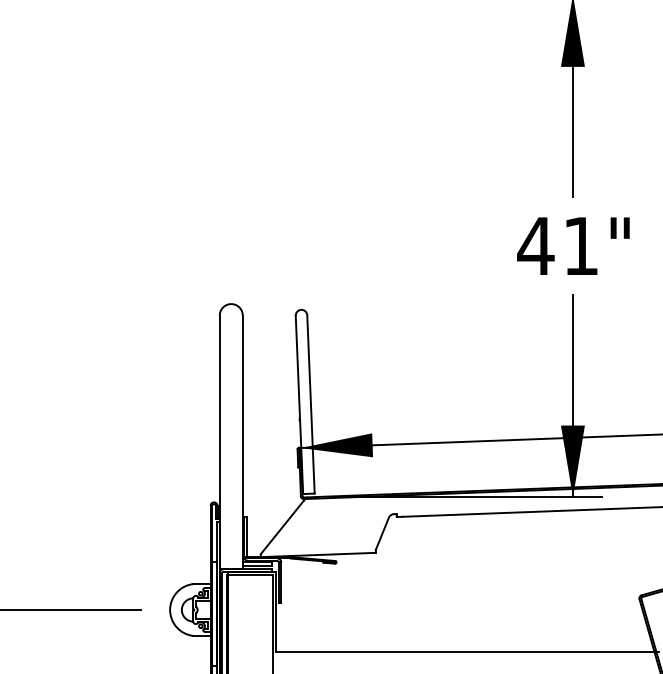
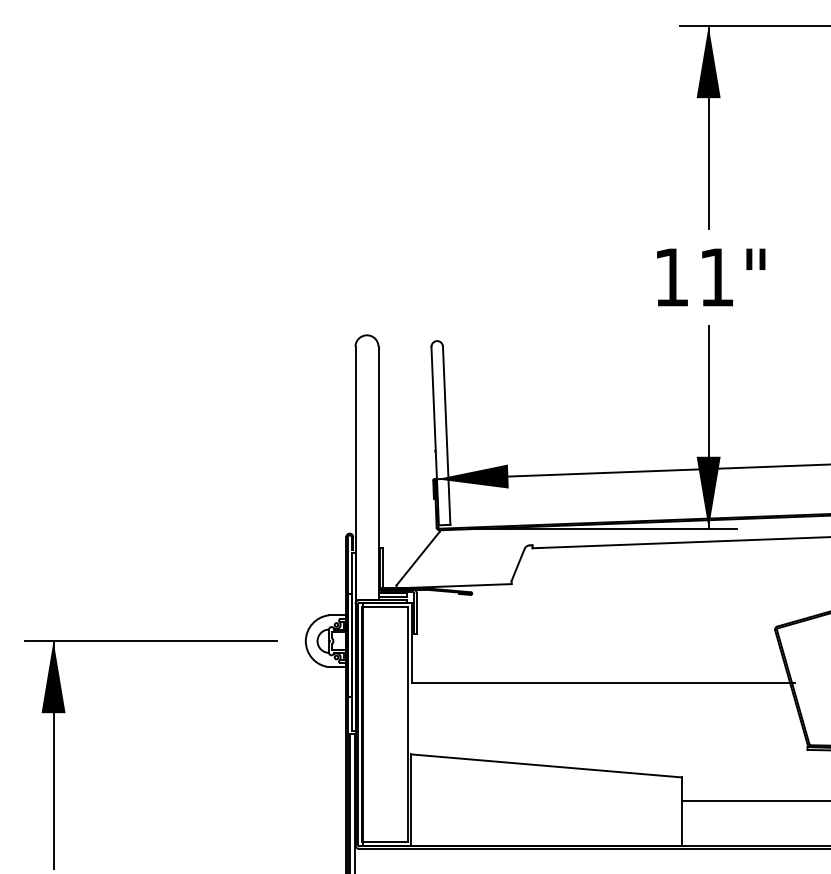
text: (535, 246) -> (671, 277), 41" -> 11"

